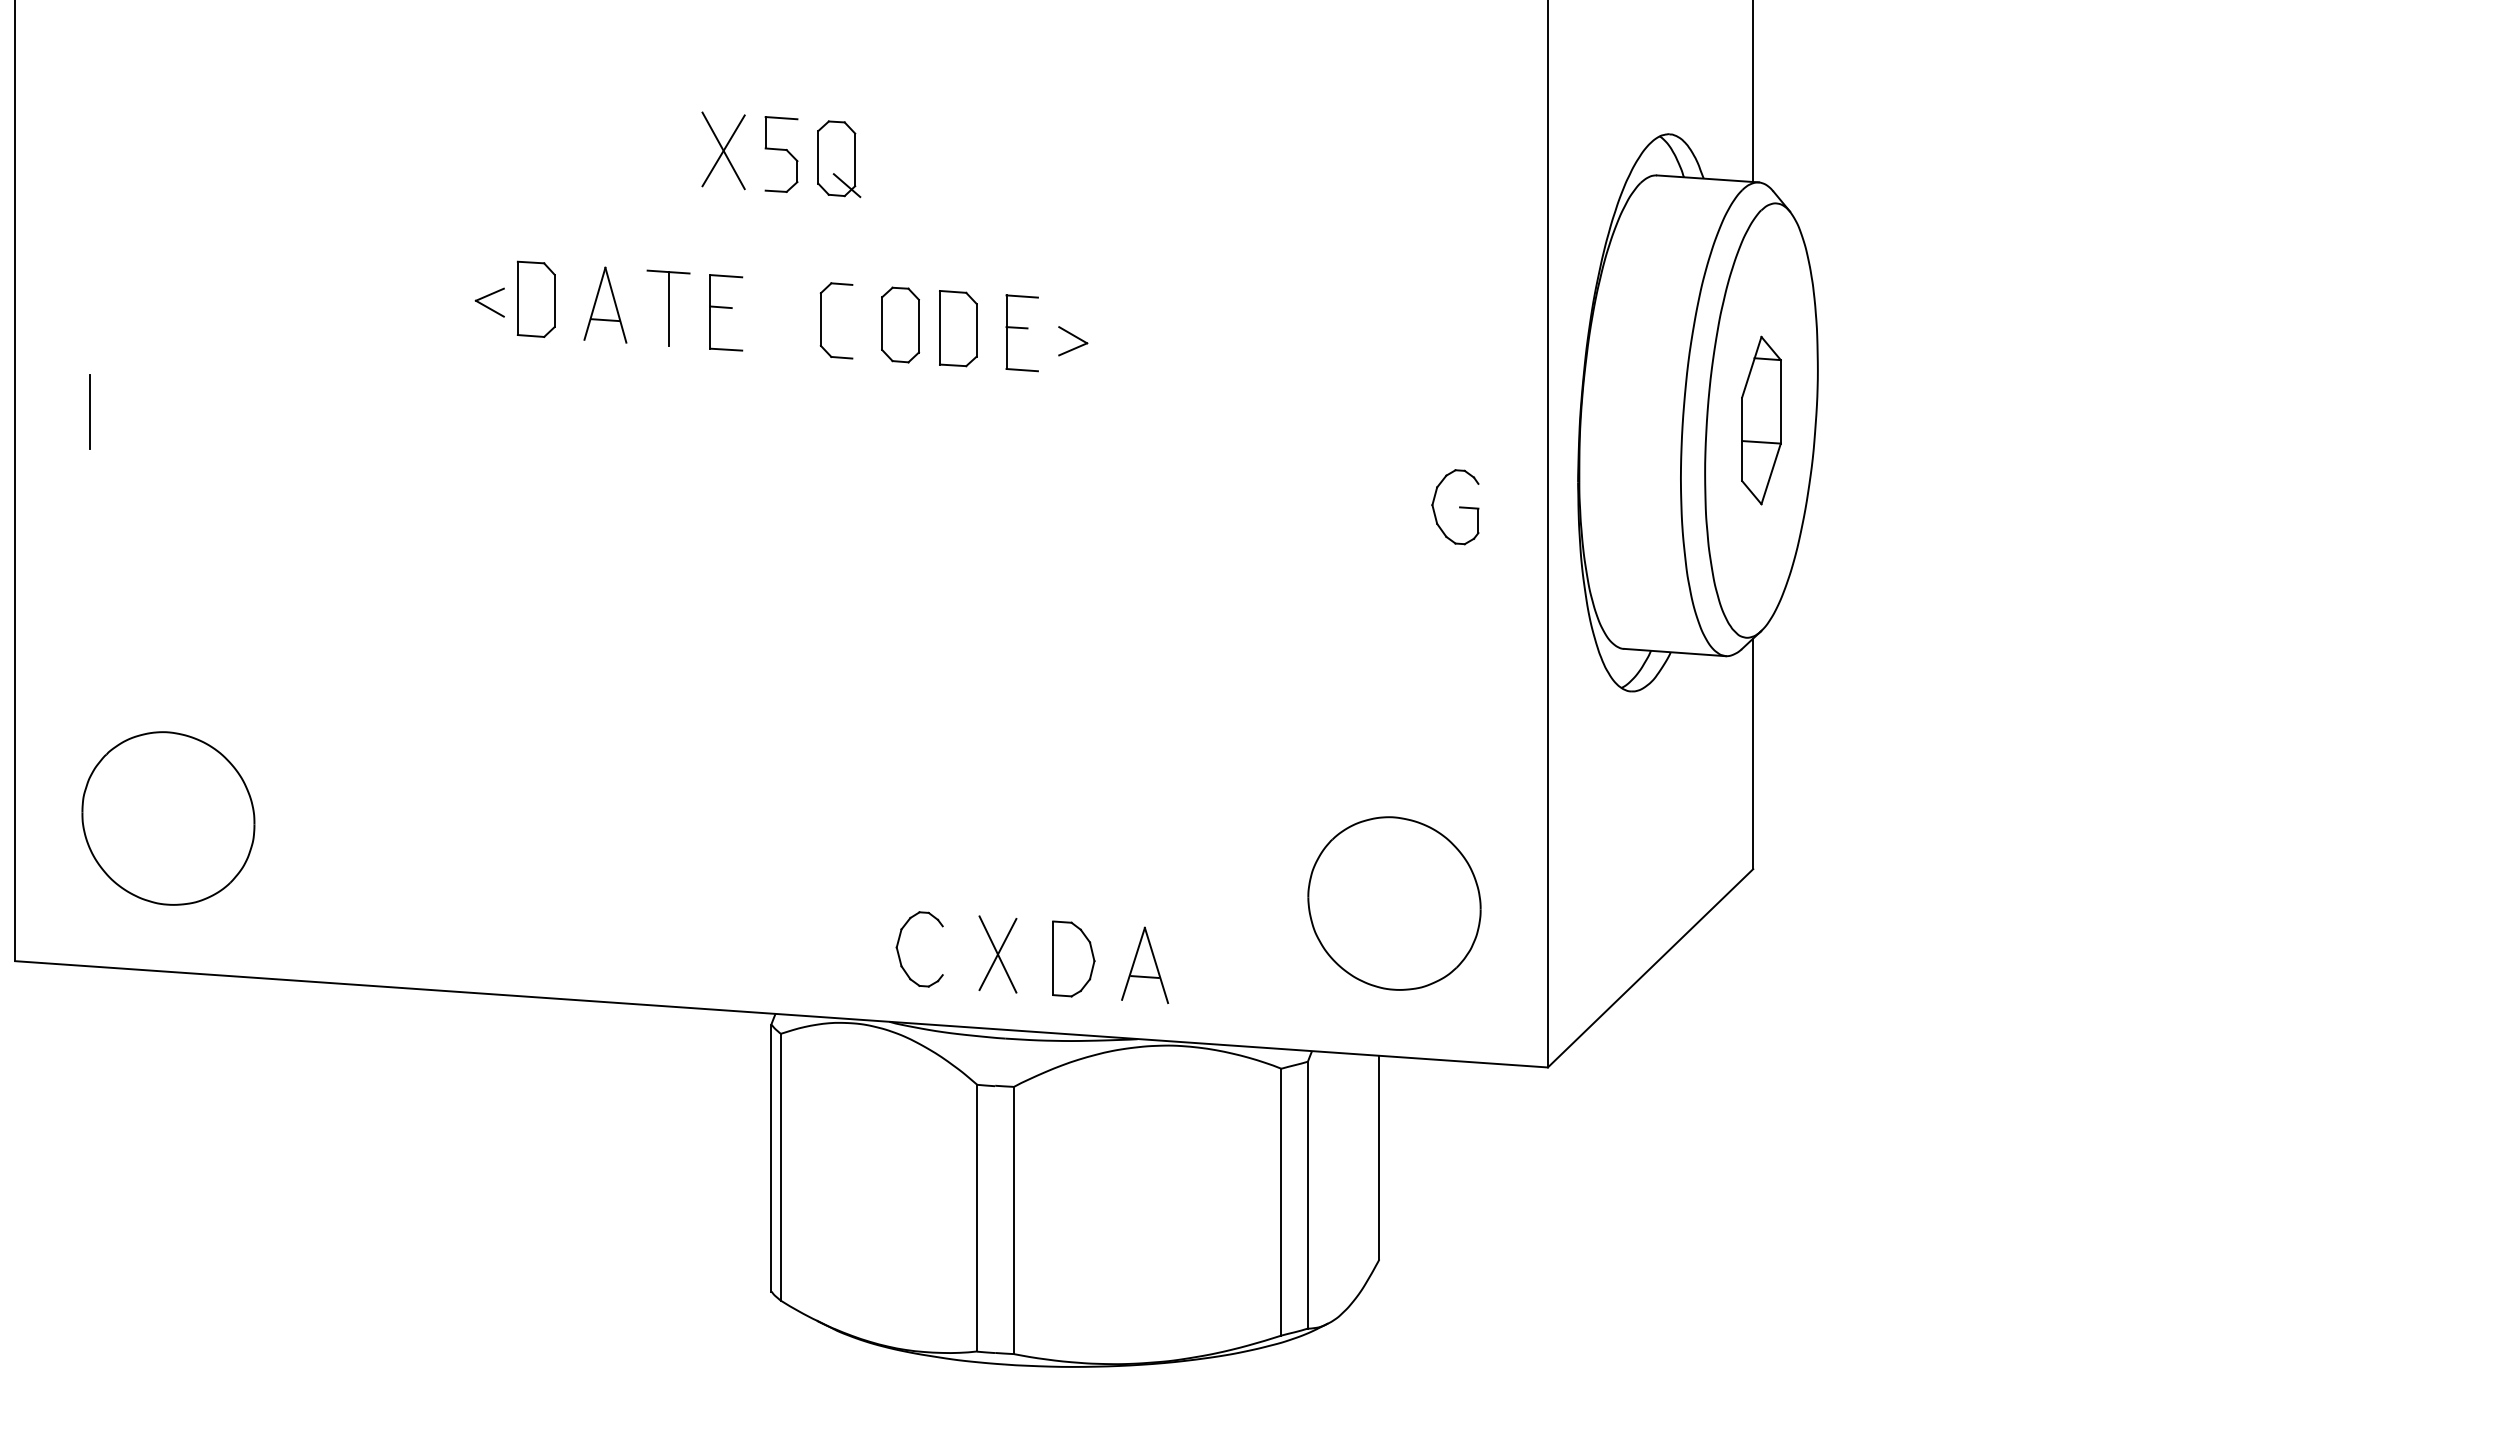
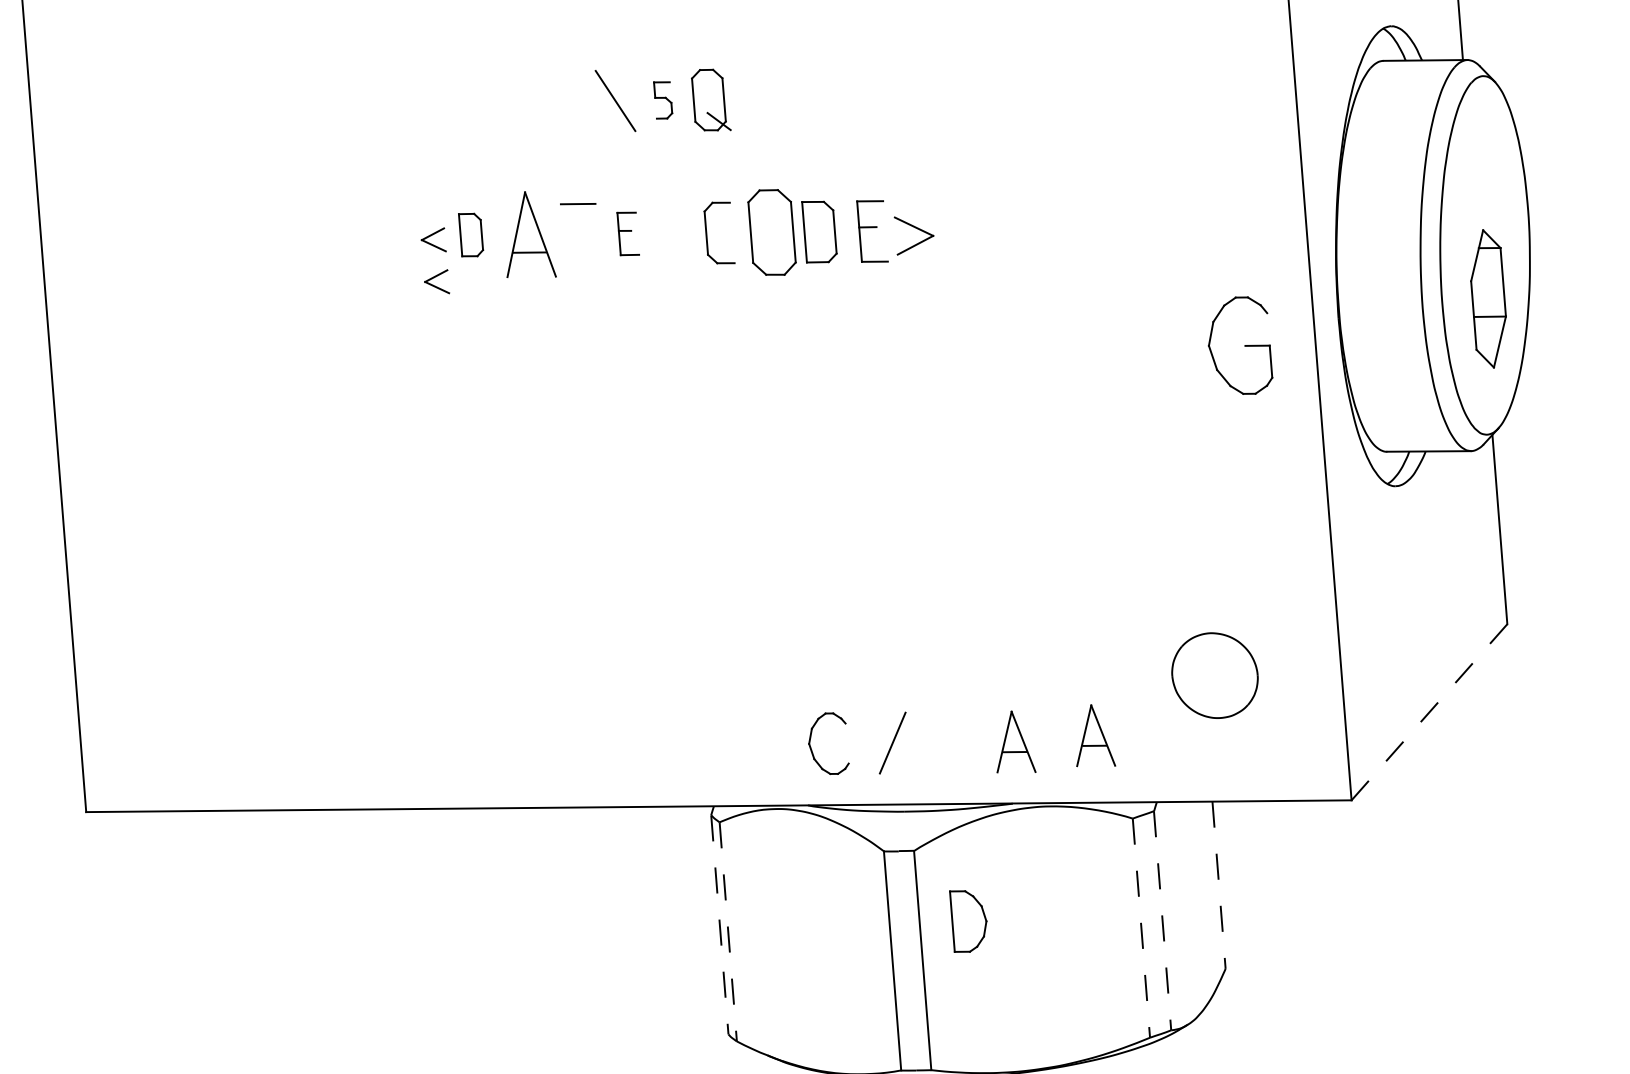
line: (723, 150) -> (615, 100), removed
part: (781, 154) -> (663, 100), size x0.6
part: (535, 298) -> (470, 234), size x0.7
part: (605, 304) -> (528, 234), size x1.4
line: (668, 308) -> (580, 234), removed
part: (726, 312) -> (628, 233), size x0.7
part: (900, 324) -> (771, 232), size x1.4
part: (1073, 341) -> (915, 234), size x1.6
part: (489, 353) -> (436, 282), added
line: (90, 411) -> (112, 355), removed
part: (1761, 420) -> (1488, 298), moved
part: (1455, 507) -> (1239, 346), size x1.6
part: (168, 818) -> (202, 685), removed
part: (1394, 903) -> (1215, 675), size x0.6
line: (997, 954) -> (892, 743), removed
part: (1073, 958) -> (969, 920), moved
part: (1242, 964) -> (1094, 735), added
line: (1650, 968) -> (1429, 712), solid -> dashed
line: (1379, 1157) -> (1219, 885), solid -> dashed
line: (771, 1158) -> (719, 925), solid -> dashed
line: (780, 1167) -> (727, 932), solid -> dashed
line: (1307, 1195) -> (1162, 920), solid -> dashed
line: (1281, 1202) -> (1141, 928), solid -> dashed

